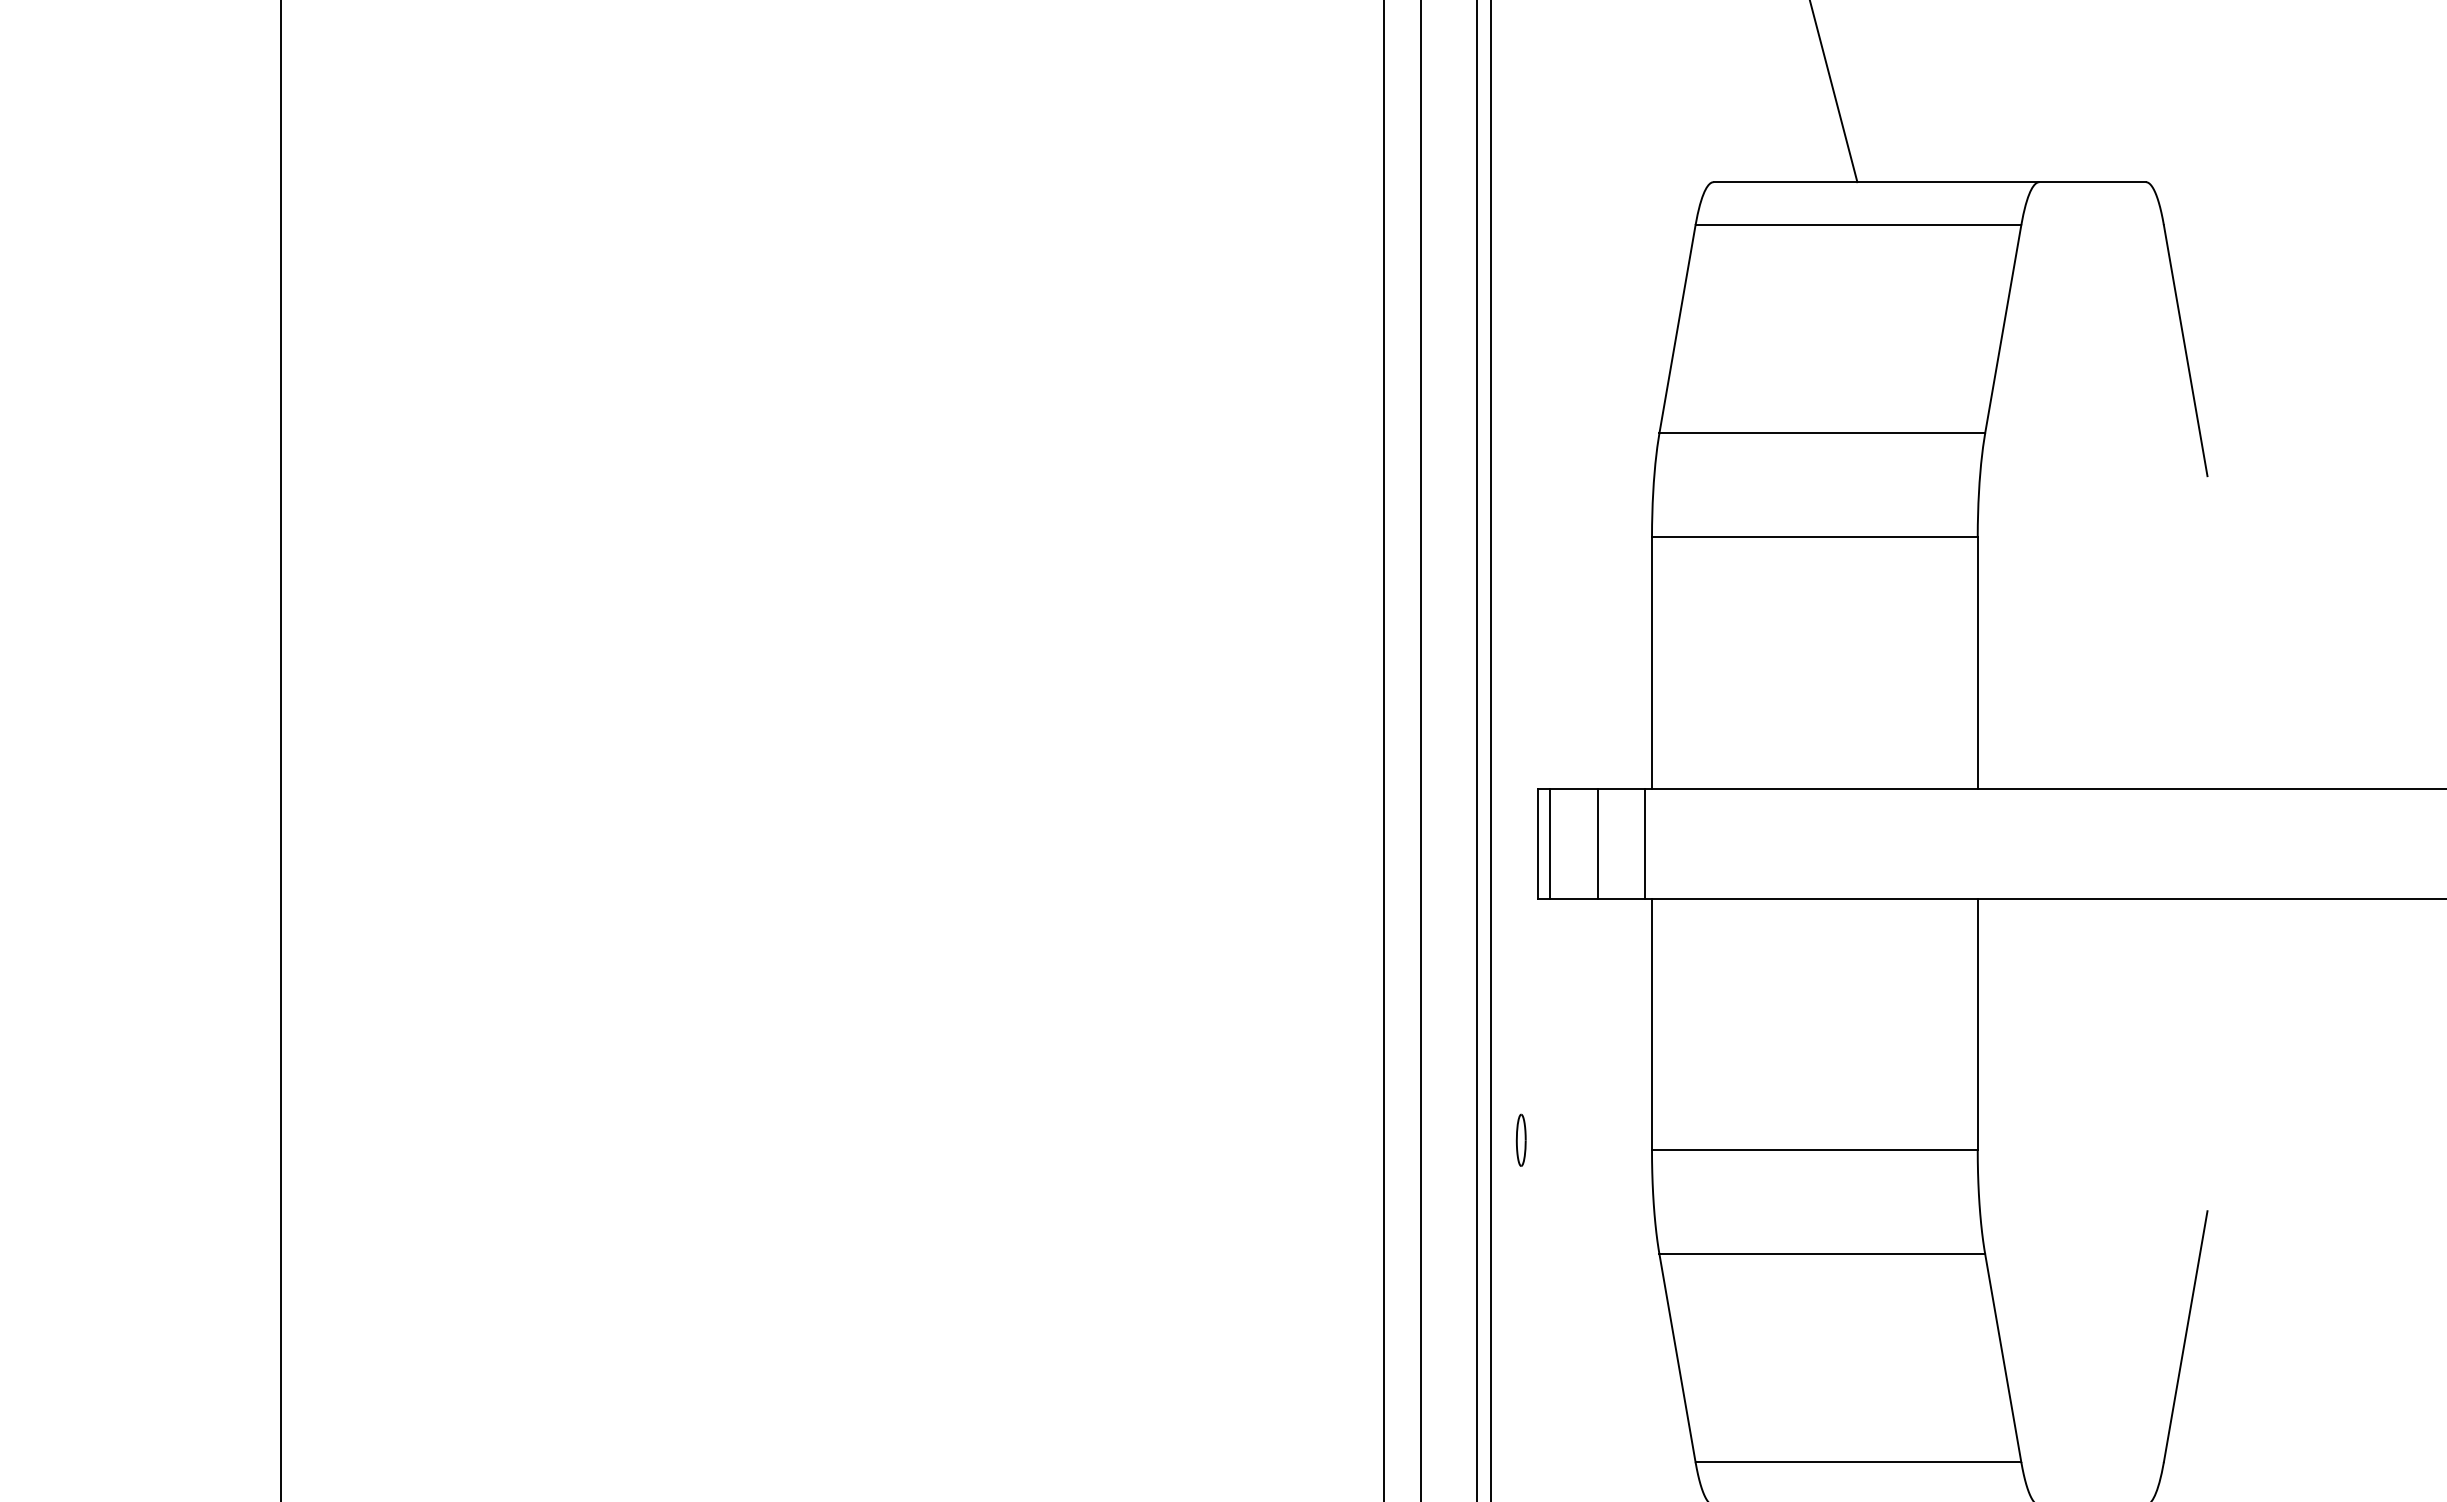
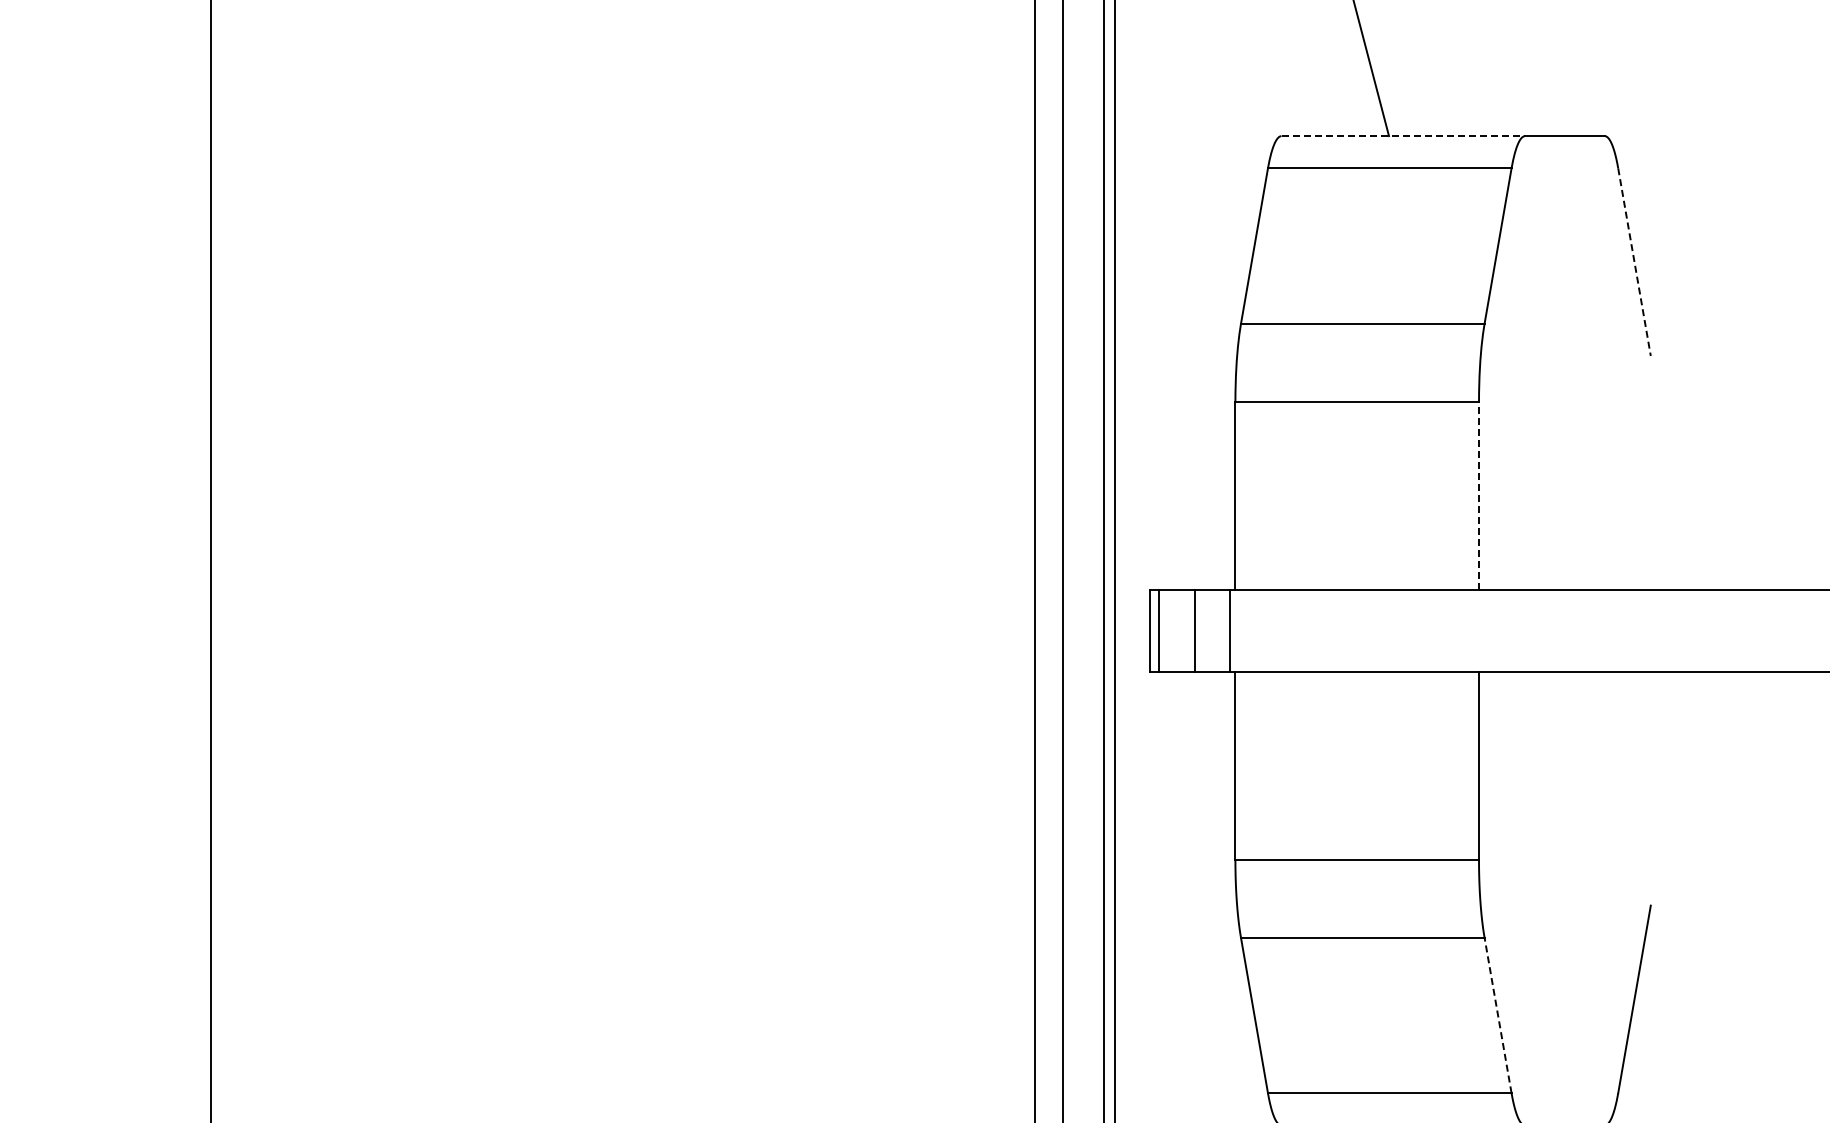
line: (1876, 182) -> (1403, 136), solid -> dashed
line: (2185, 351) -> (1634, 262), solid -> dashed
line: (1978, 662) -> (1479, 495), solid -> dashed
part: (1521, 1140) -> (1137, 852), removed
line: (2003, 1358) -> (1498, 1015), solid -> dashed

